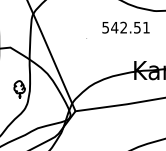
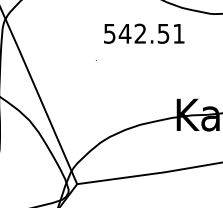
text: (125, 27) -> (143, 33), moved

